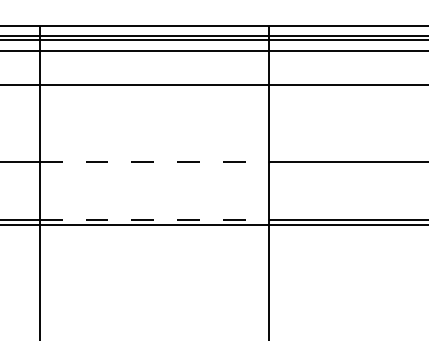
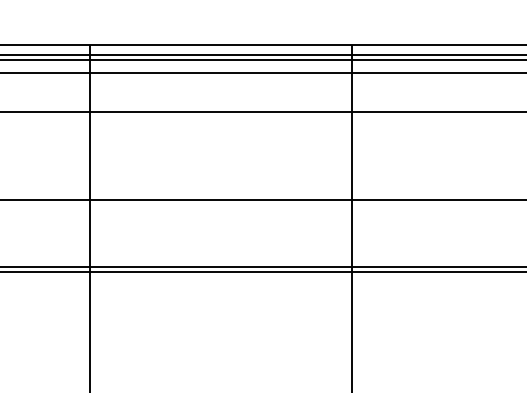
line: (154, 161) -> (220, 199), dashed -> solid
line: (154, 220) -> (220, 266), dashed -> solid

